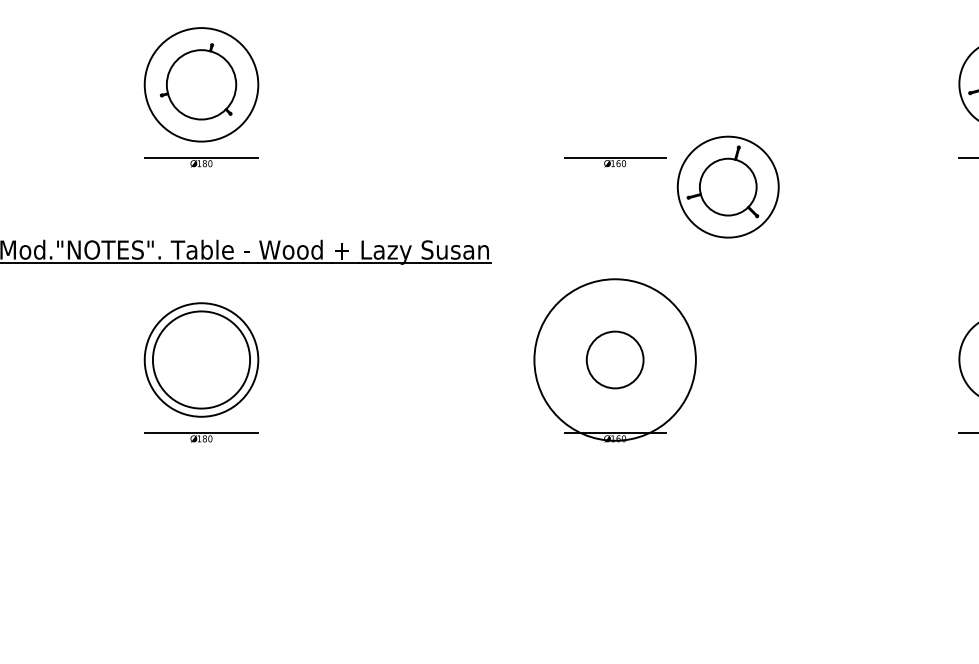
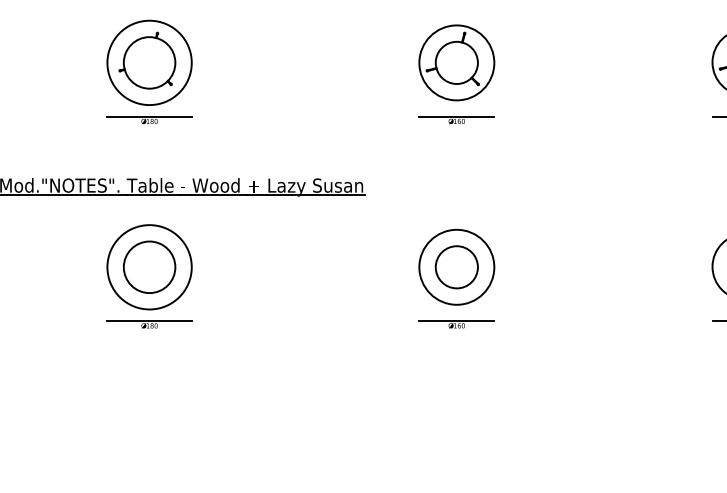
part: (727, 186) -> (456, 62), moved
circle: (614, 358) -> (456, 266), size x0.62
circle: (201, 360) -> (149, 267), size x0.71

